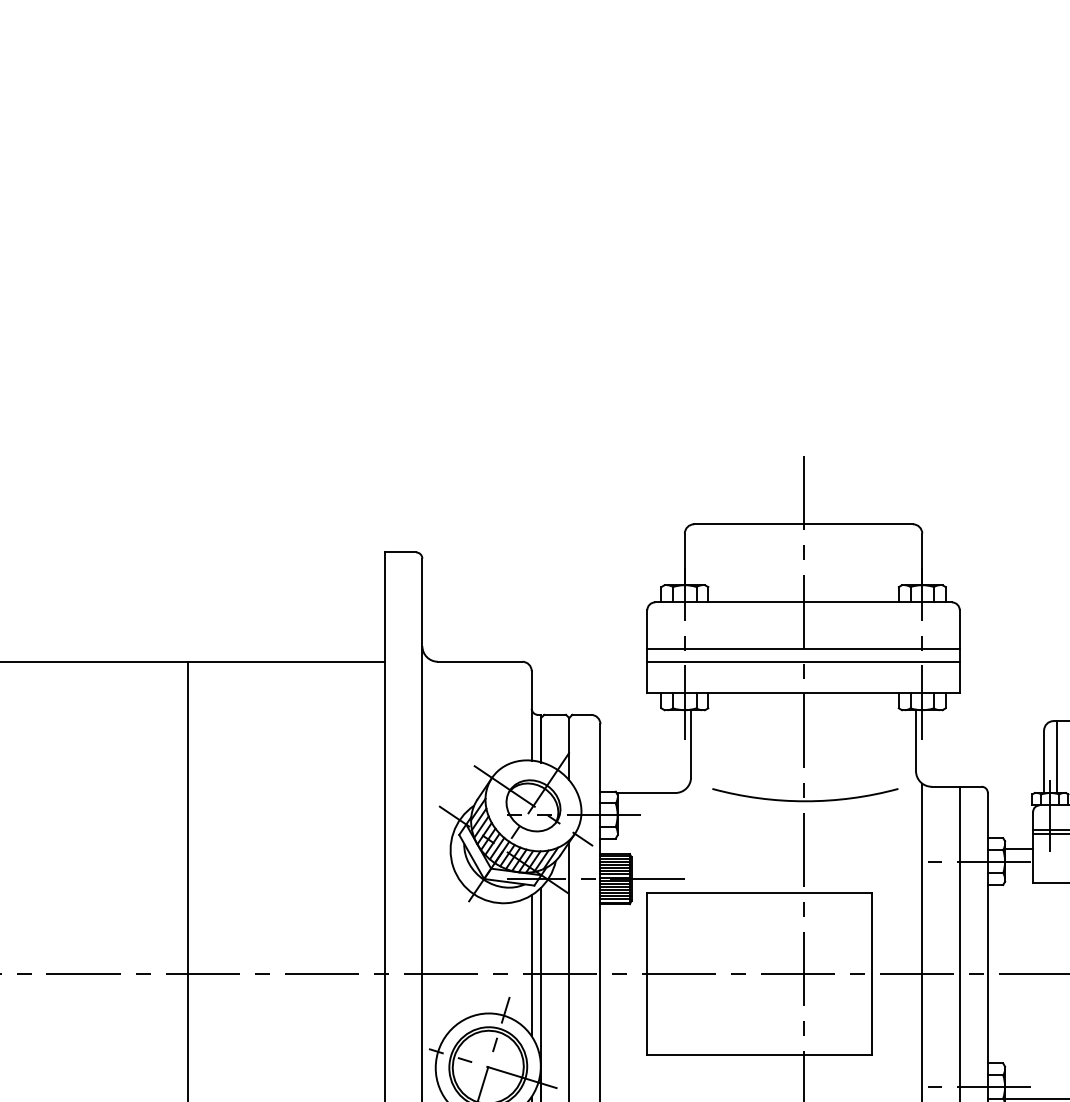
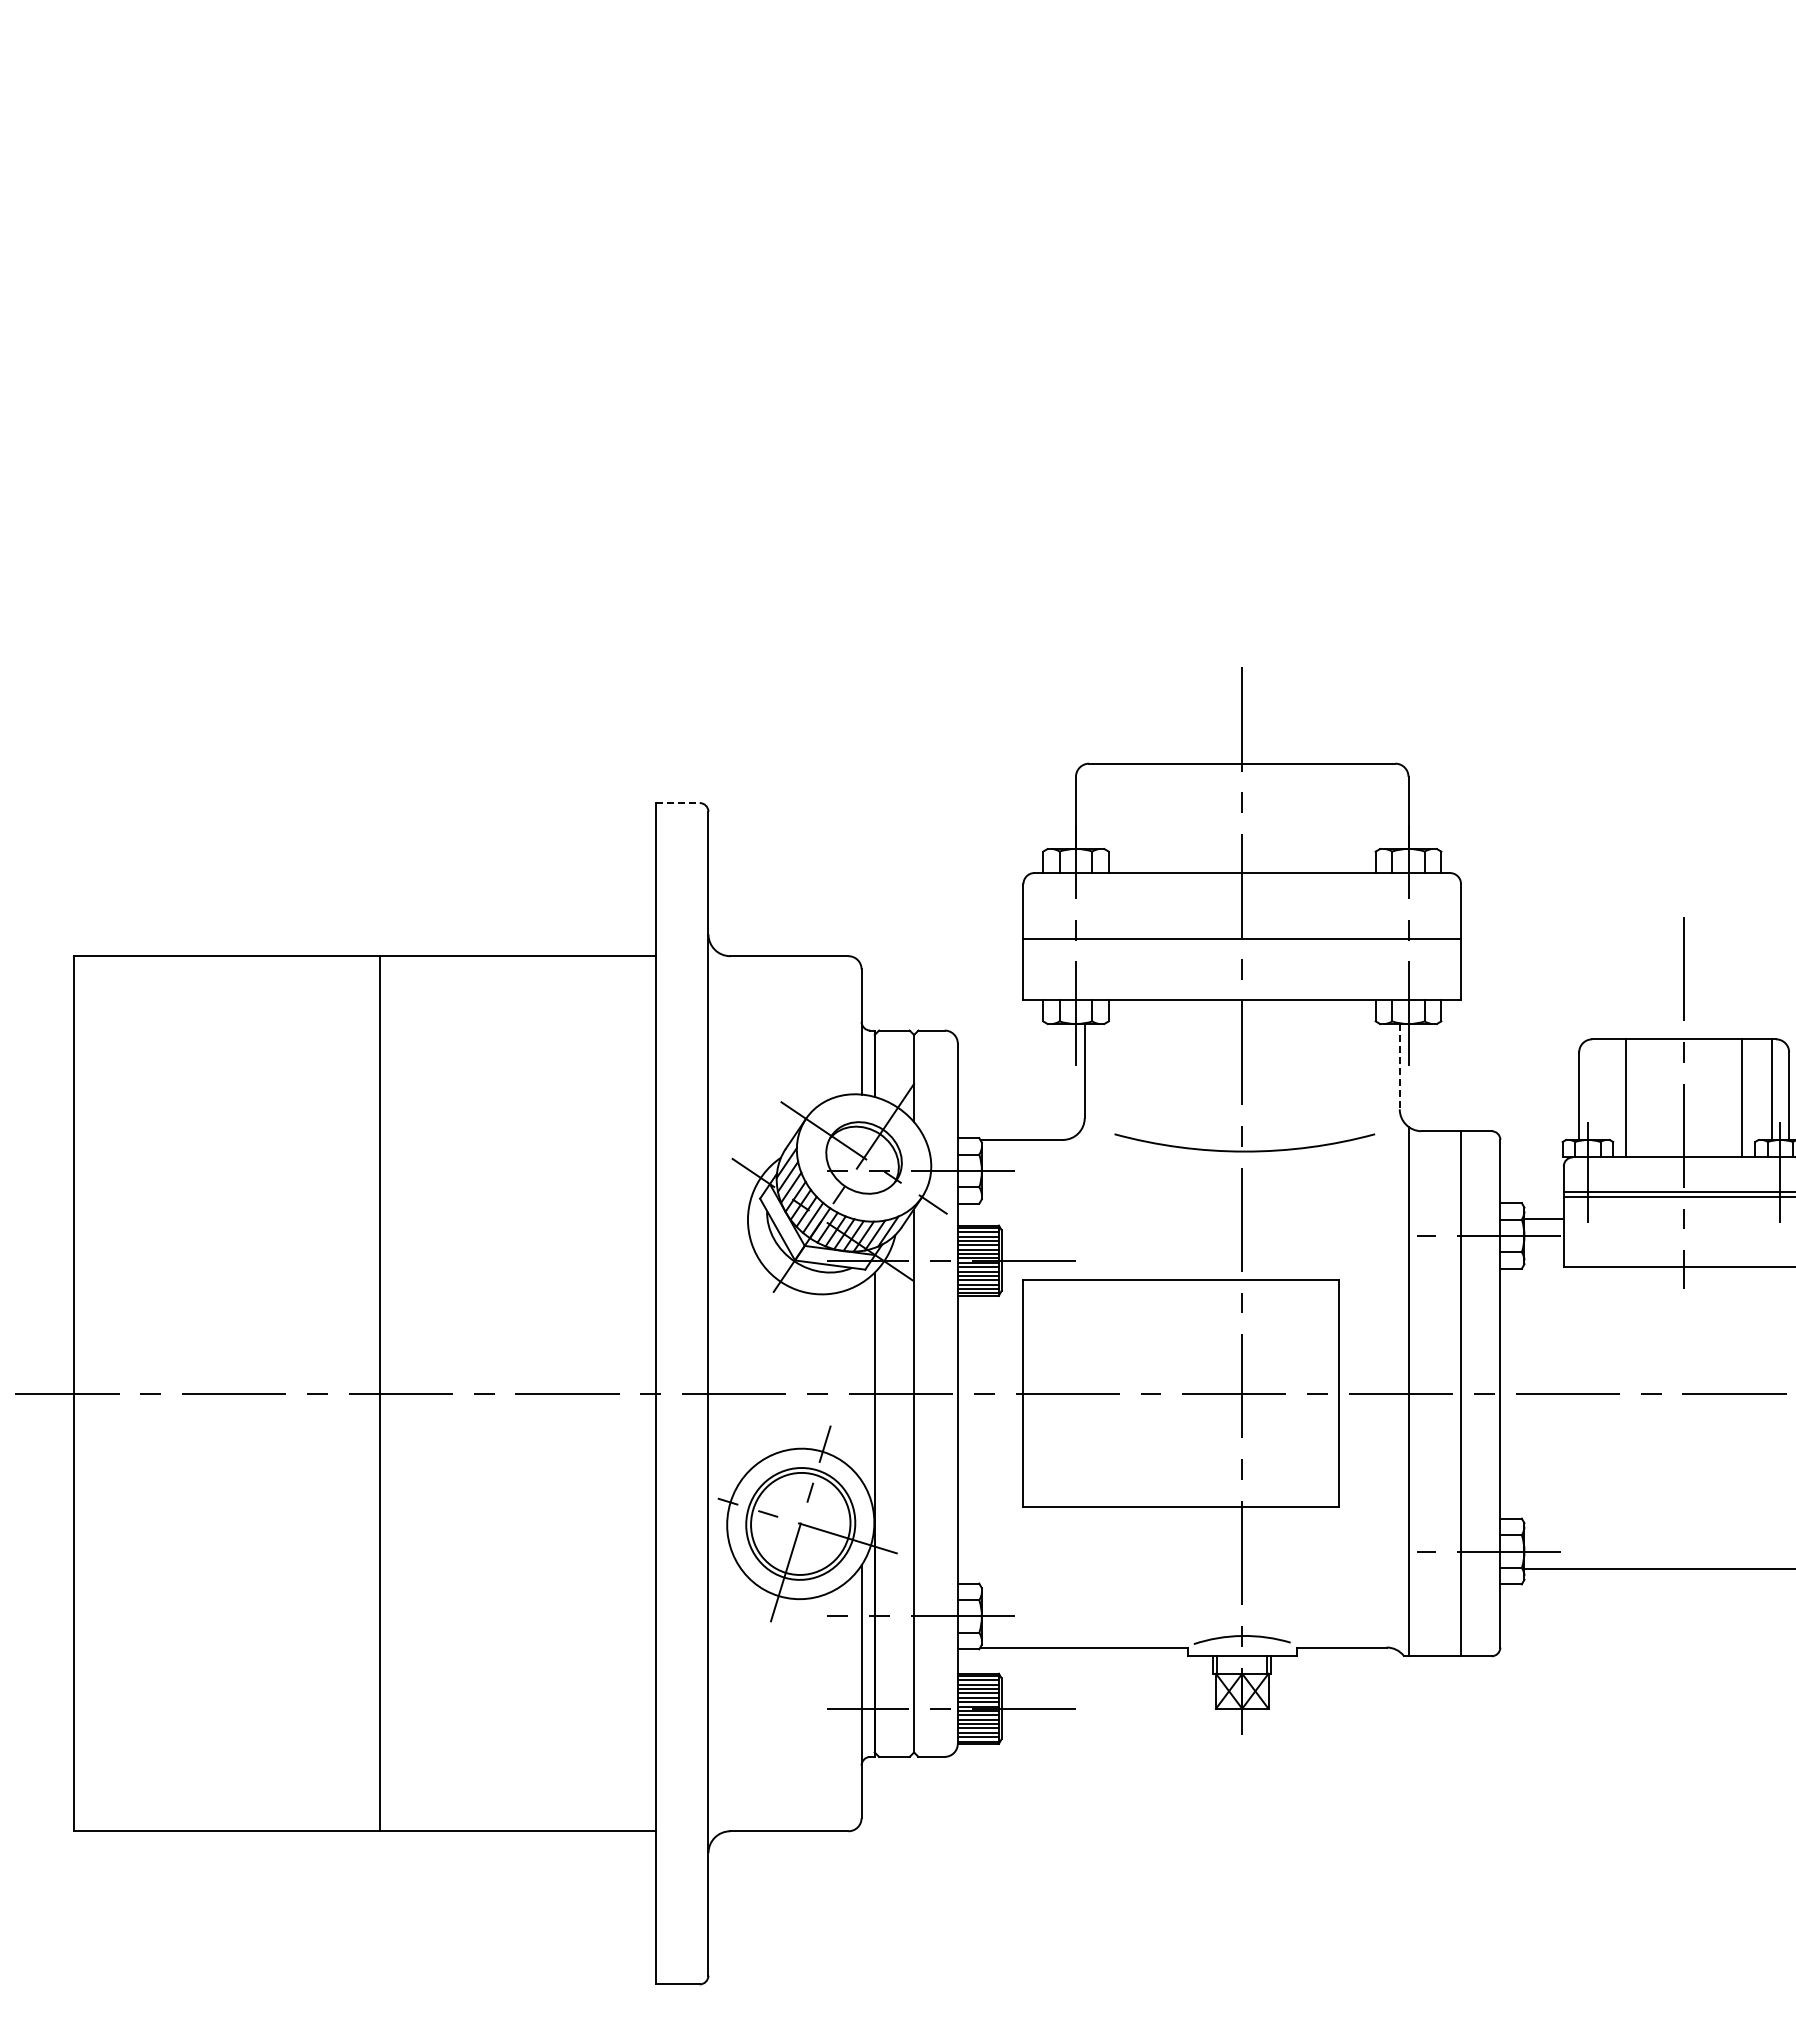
line: (400, 552) -> (677, 803), solid -> dashed
line: (803, 661) -> (1242, 956), removed
line: (915, 740) -> (1399, 1066), solid -> dashed
line: (1056, 756) -> (1596, 1089), removed
line: (531, 965) -> (861, 1381), removed

